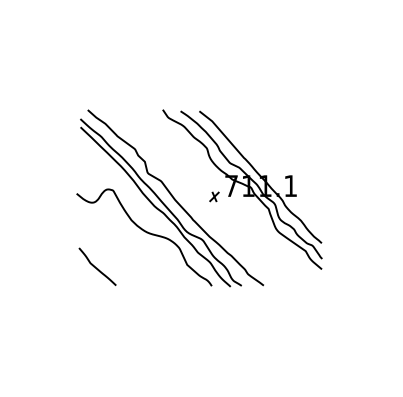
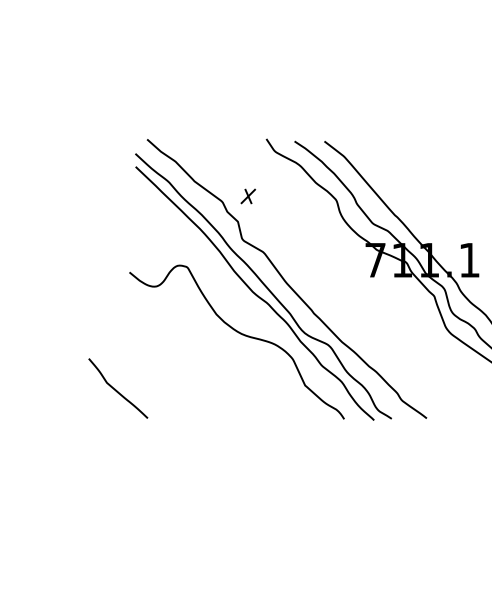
part: (214, 196) -> (248, 195), moved
curve: (96, 267) -> (116, 389), moved

